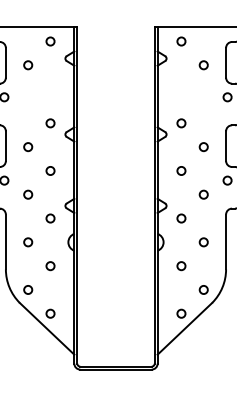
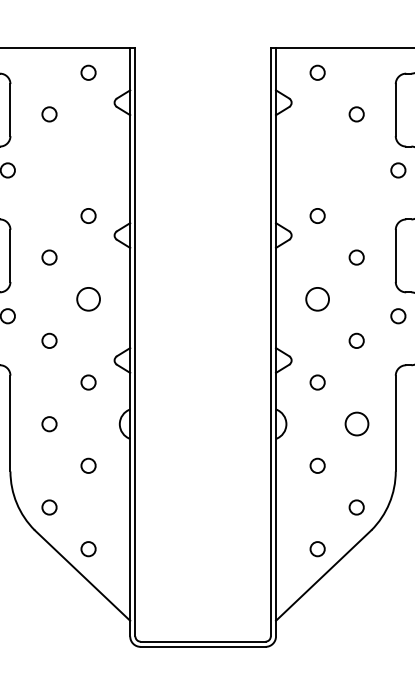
circle: (50, 170) -> (88, 298), size x1.6
circle: (181, 170) -> (317, 298), size x1.6
circle: (203, 242) -> (356, 424), size x1.6

